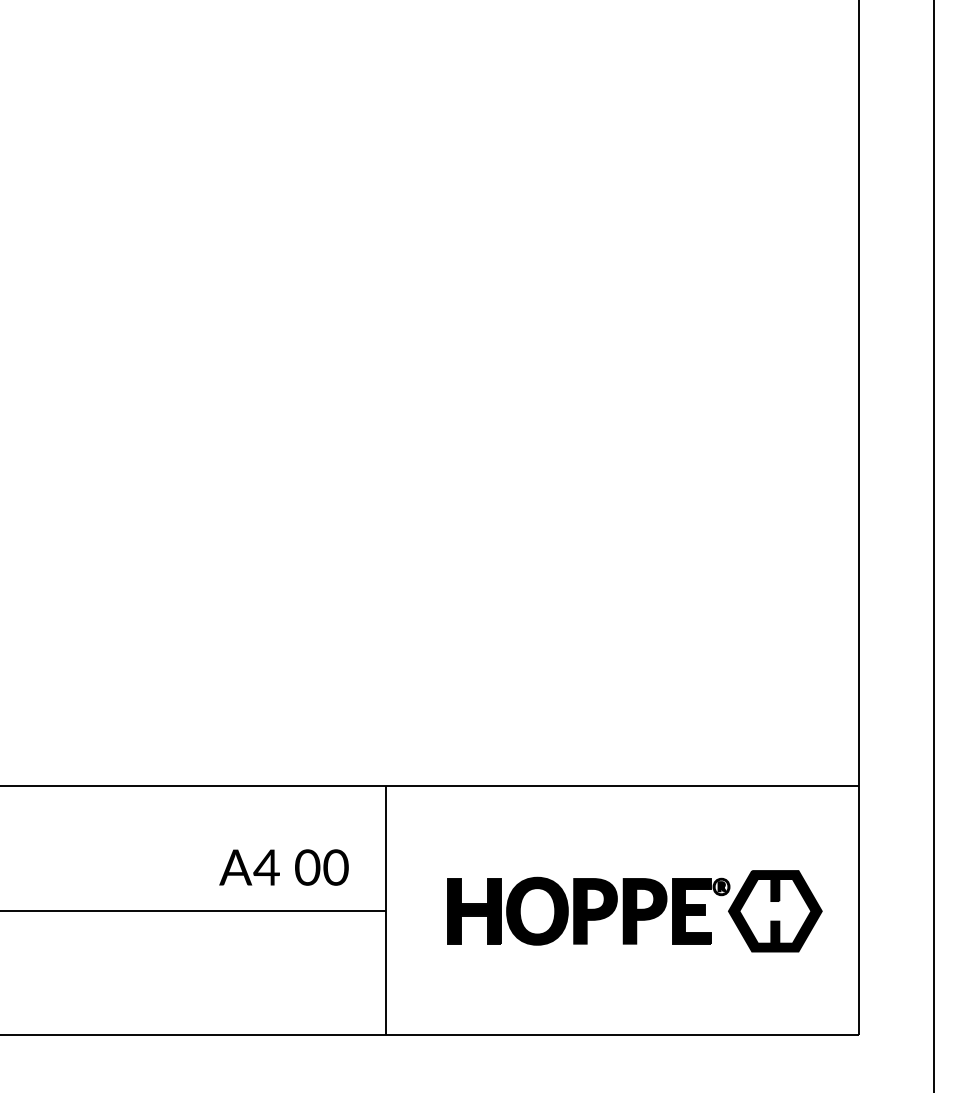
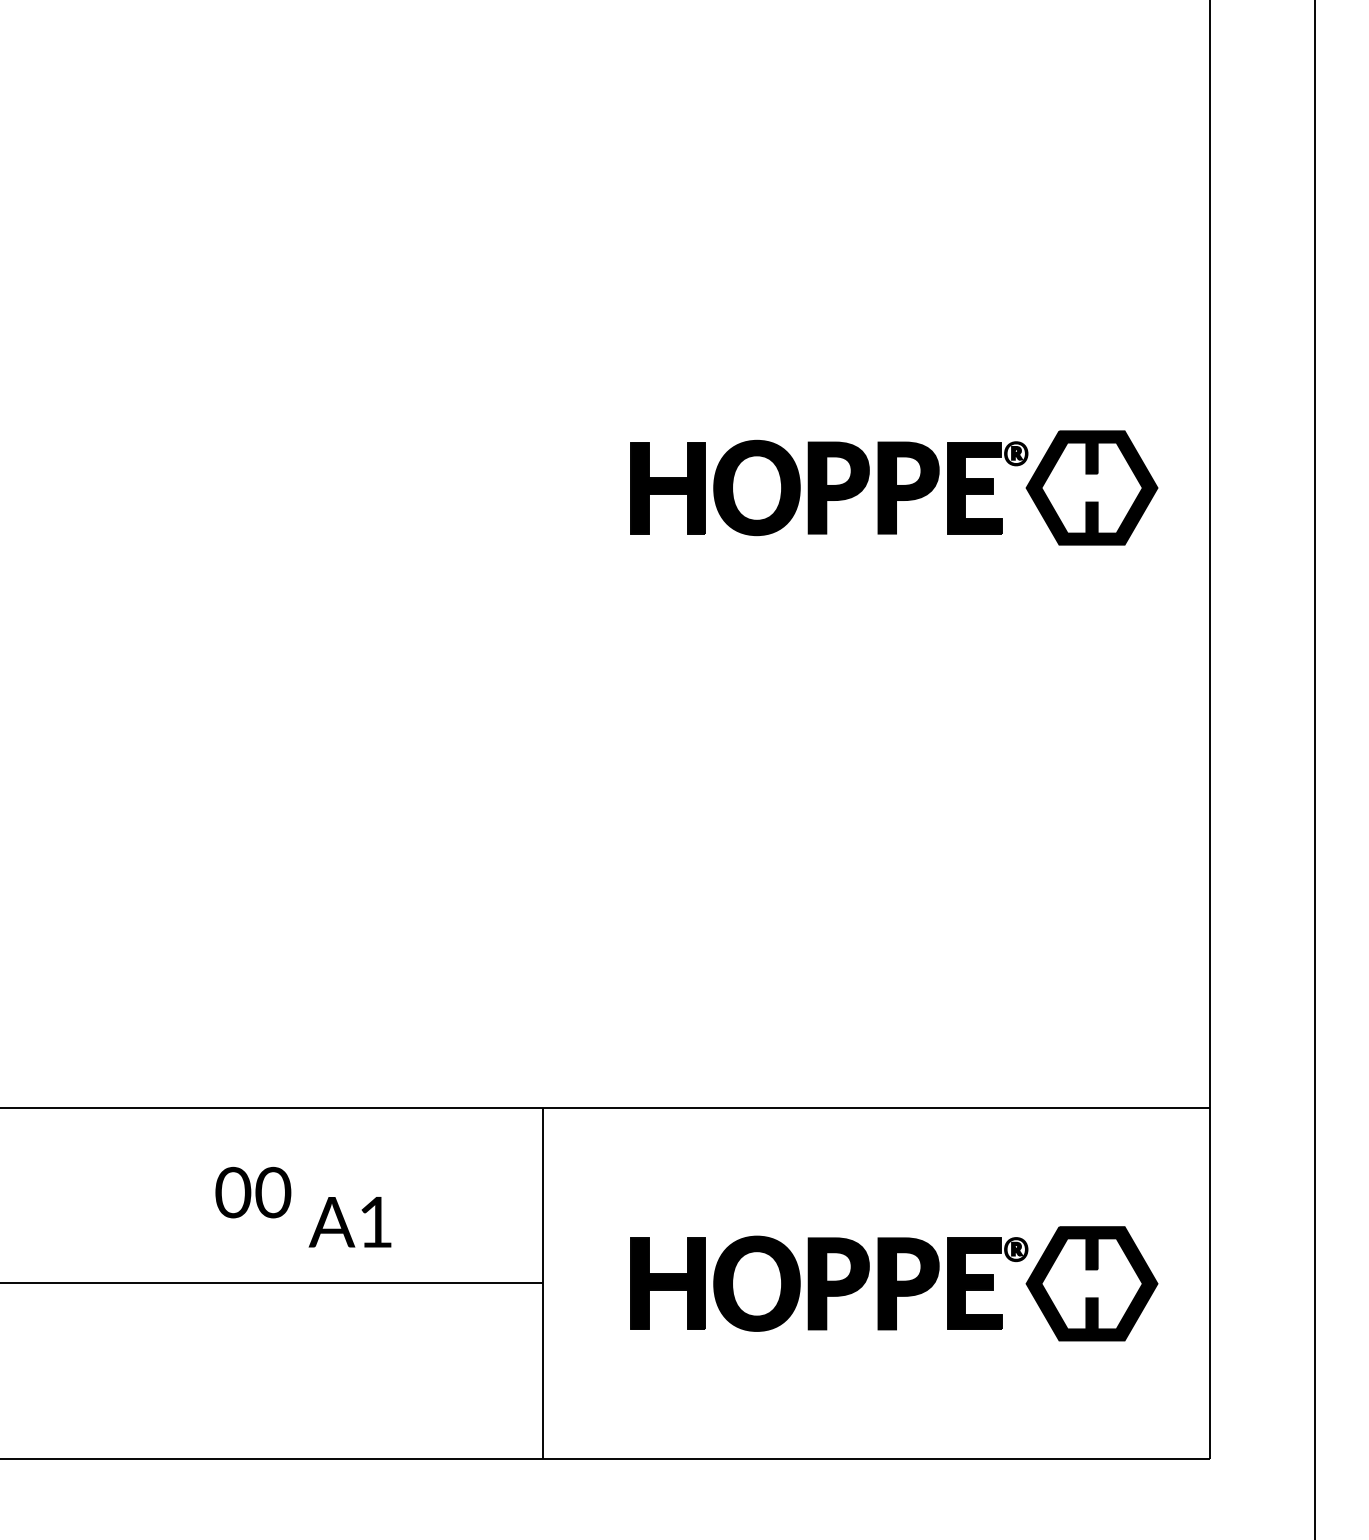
part: (634, 346) -> (893, 488), added
text: (266, 867) -> (375, 1222), A4 -> A1
text: (321, 867) -> (252, 1192), moved

